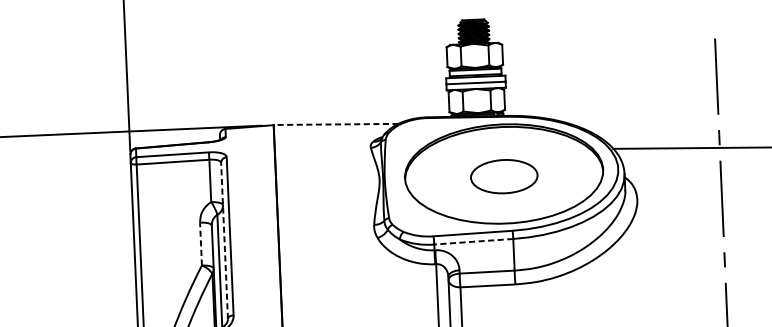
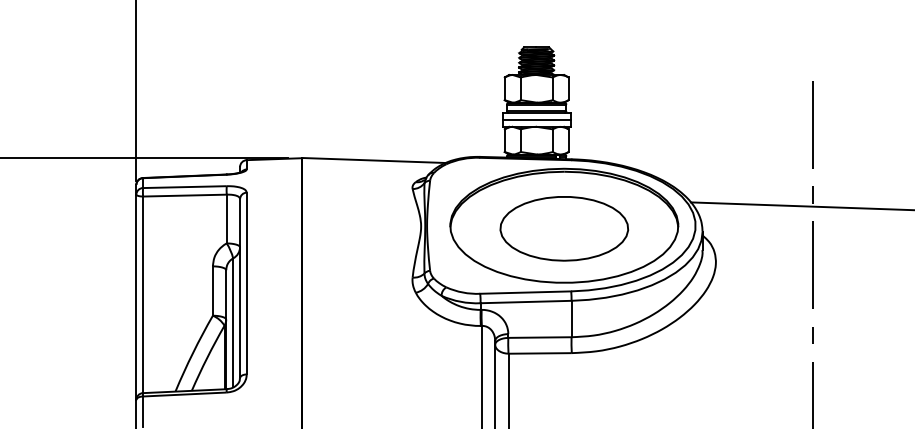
line: (335, 124) -> (373, 160), dashed -> solid
part: (504, 176) -> (564, 228), size x1.67
line: (224, 240) -> (240, 288), dashed -> solid
line: (473, 242) -> (525, 302), dashed -> solid
line: (200, 244) -> (212, 291), dashed -> solid

